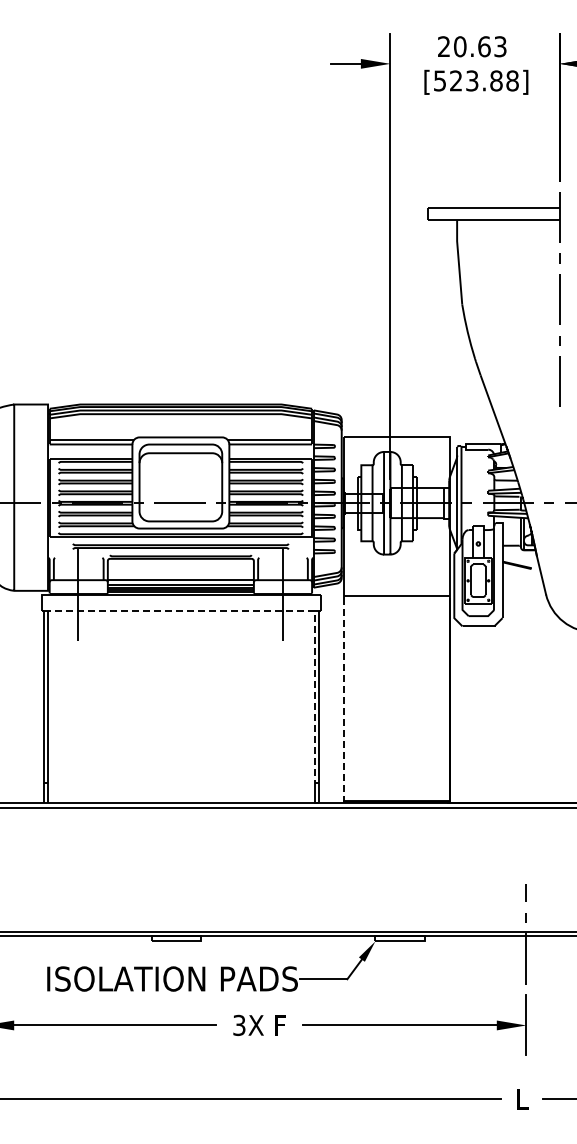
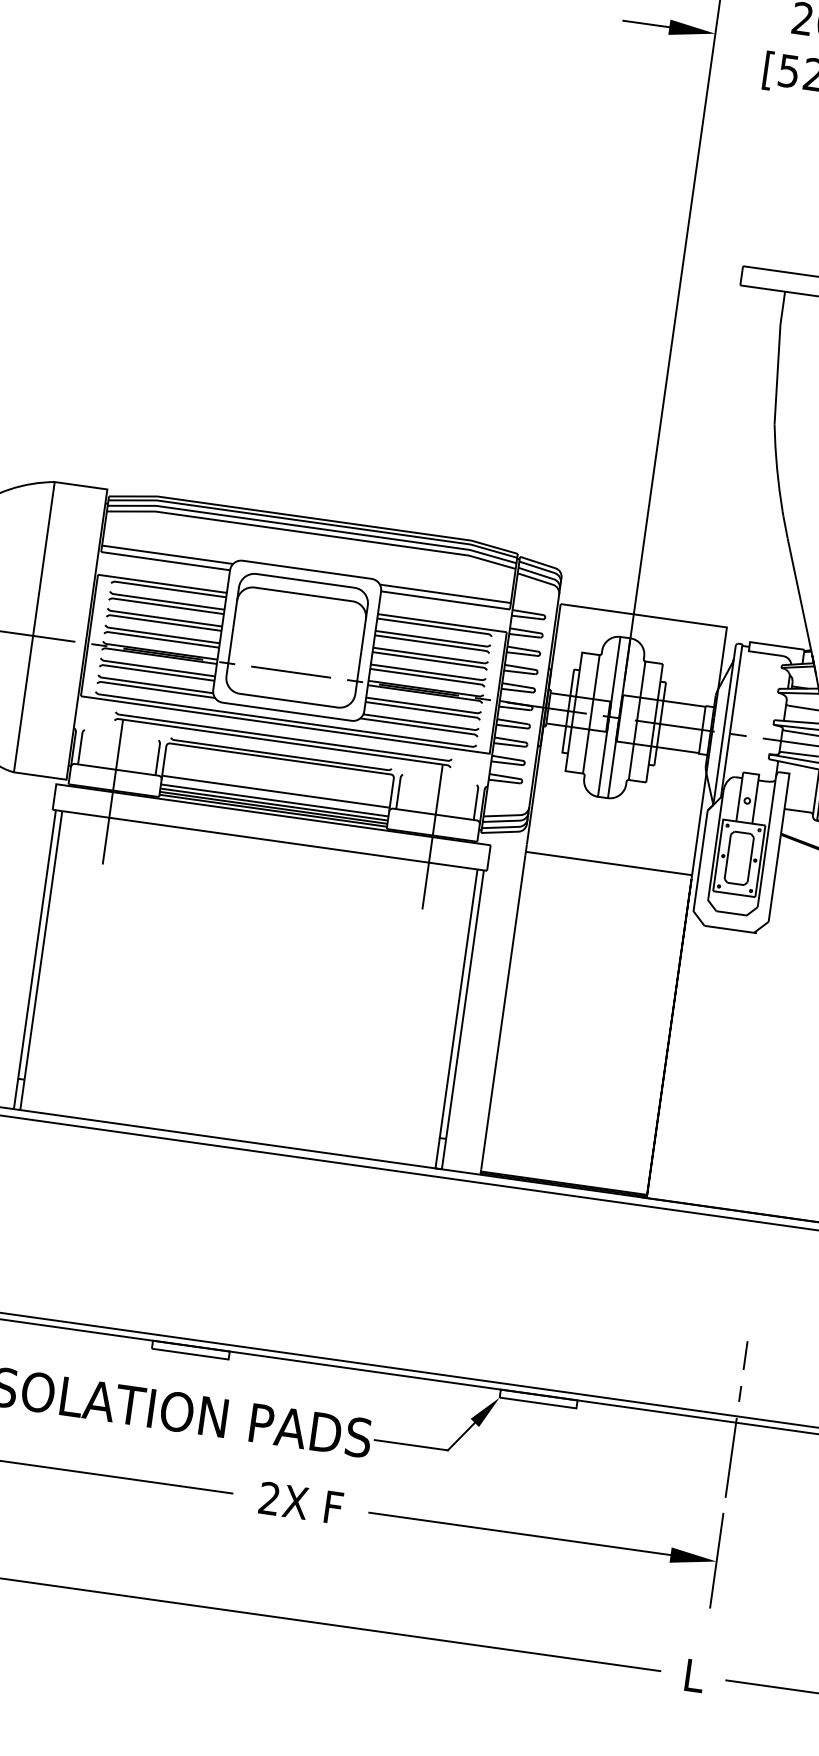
line: (270, 611) -> (408, 860), dashed -> solid
line: (343, 698) -> (503, 1012), dashed -> solid
text: (239, 1025) -> (269, 1498), 3X -> 2X

